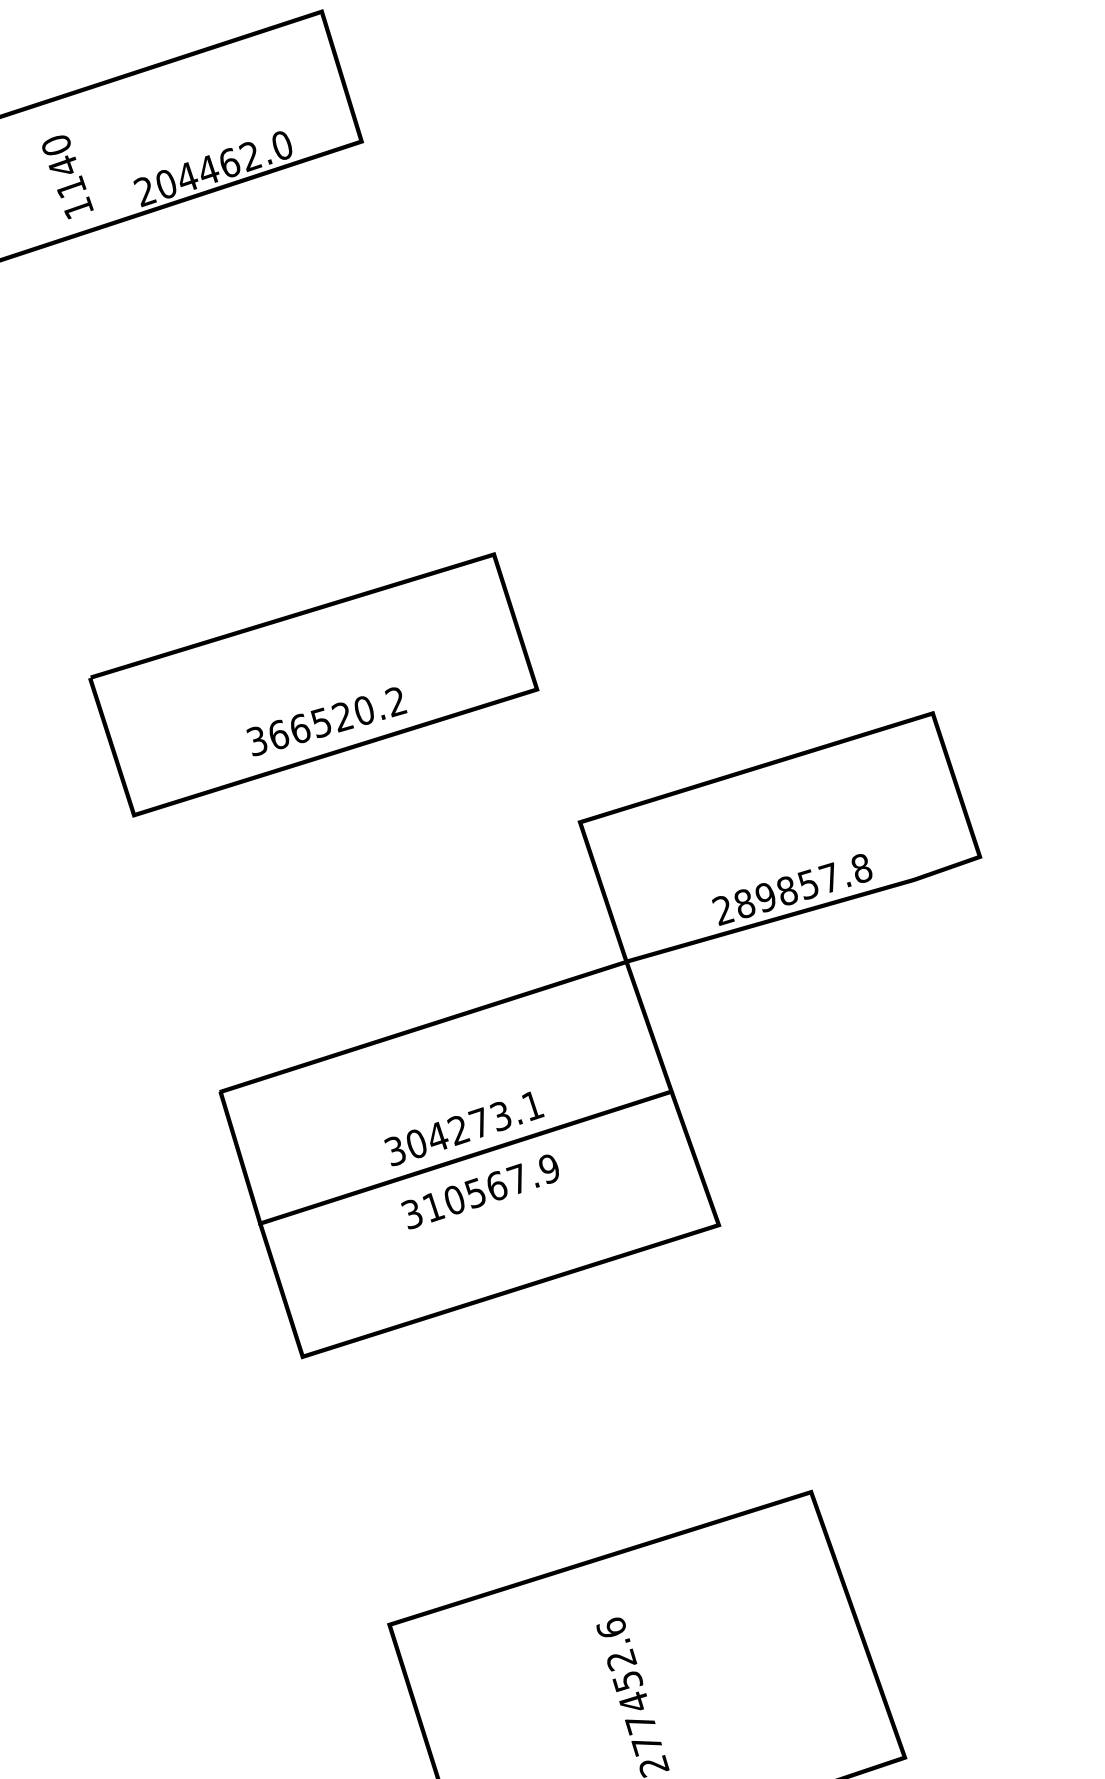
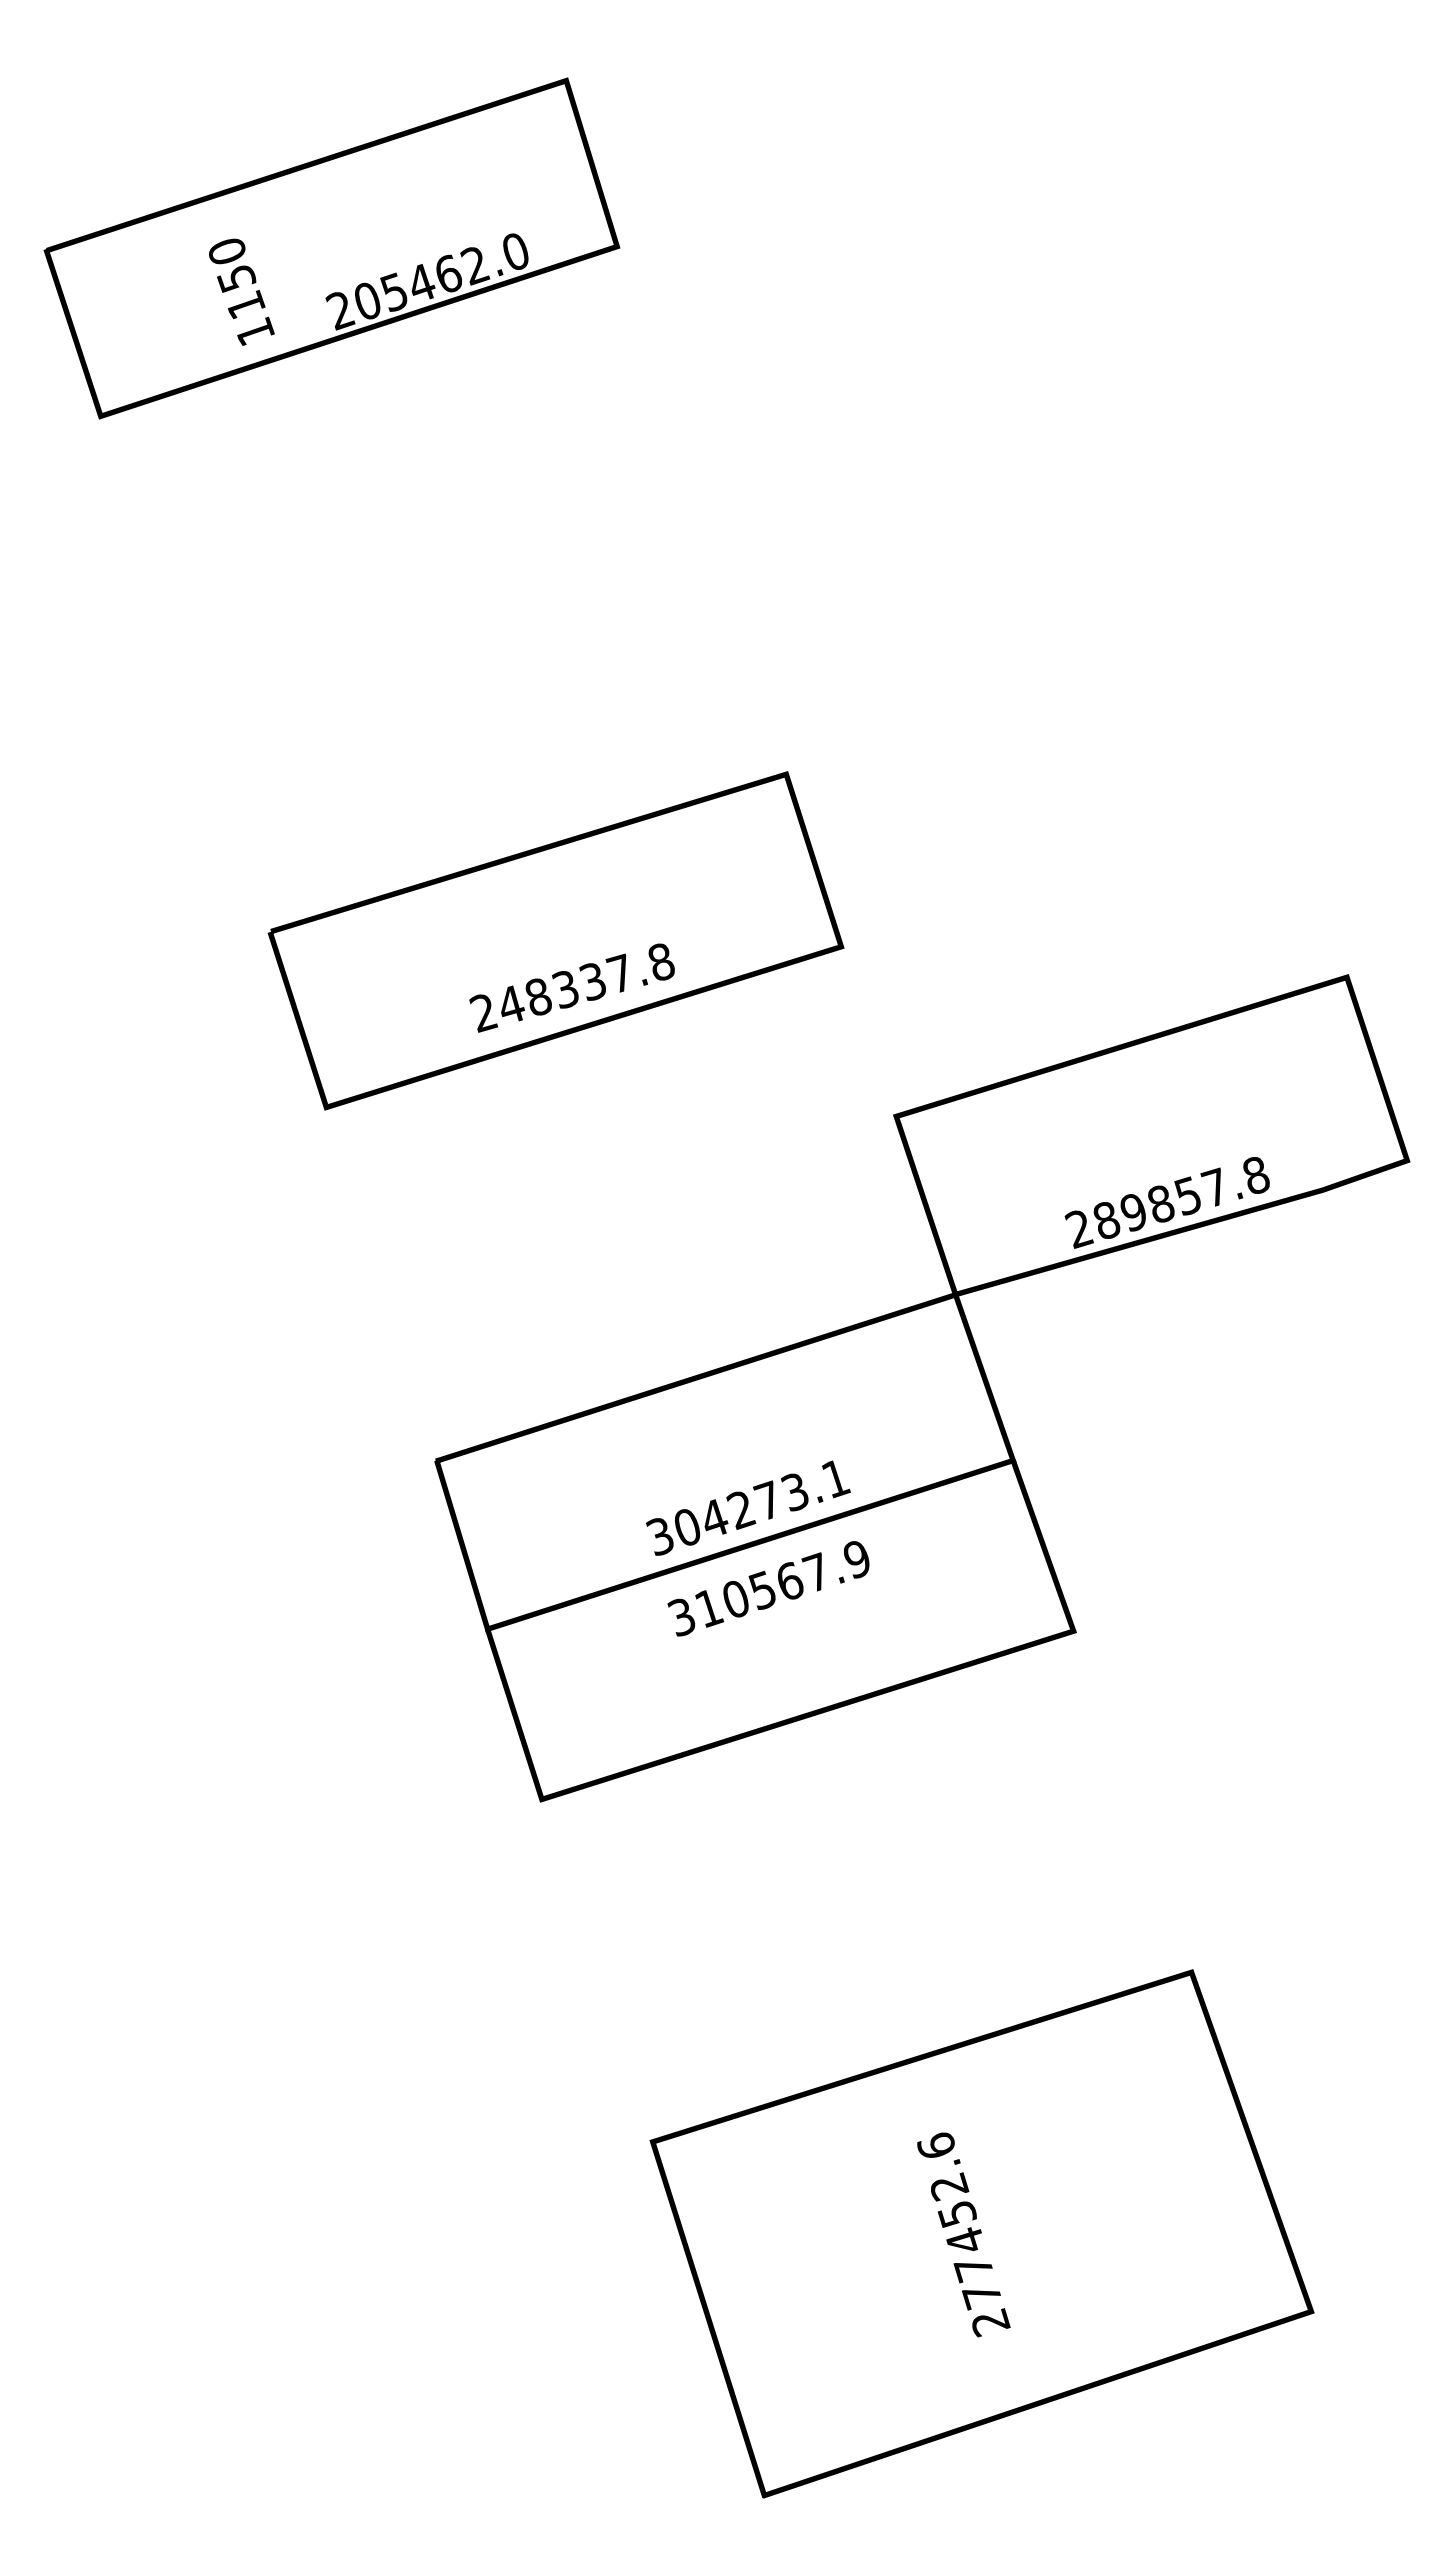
text: (63, 166) -> (236, 278), 1140 -> 1150
text: (187, 176) -> (394, 291), 204462.0 -> 205462.0
text: (326, 721) -> (572, 987), 366520.2 -> 248337.8

